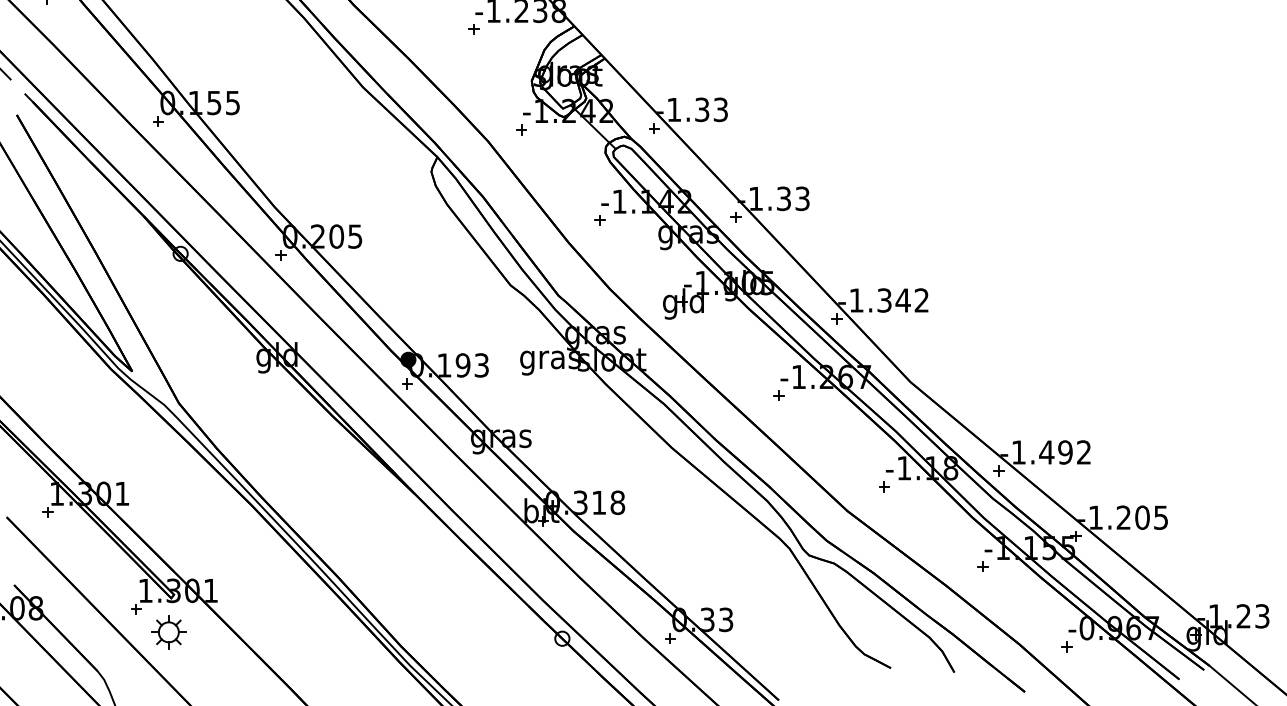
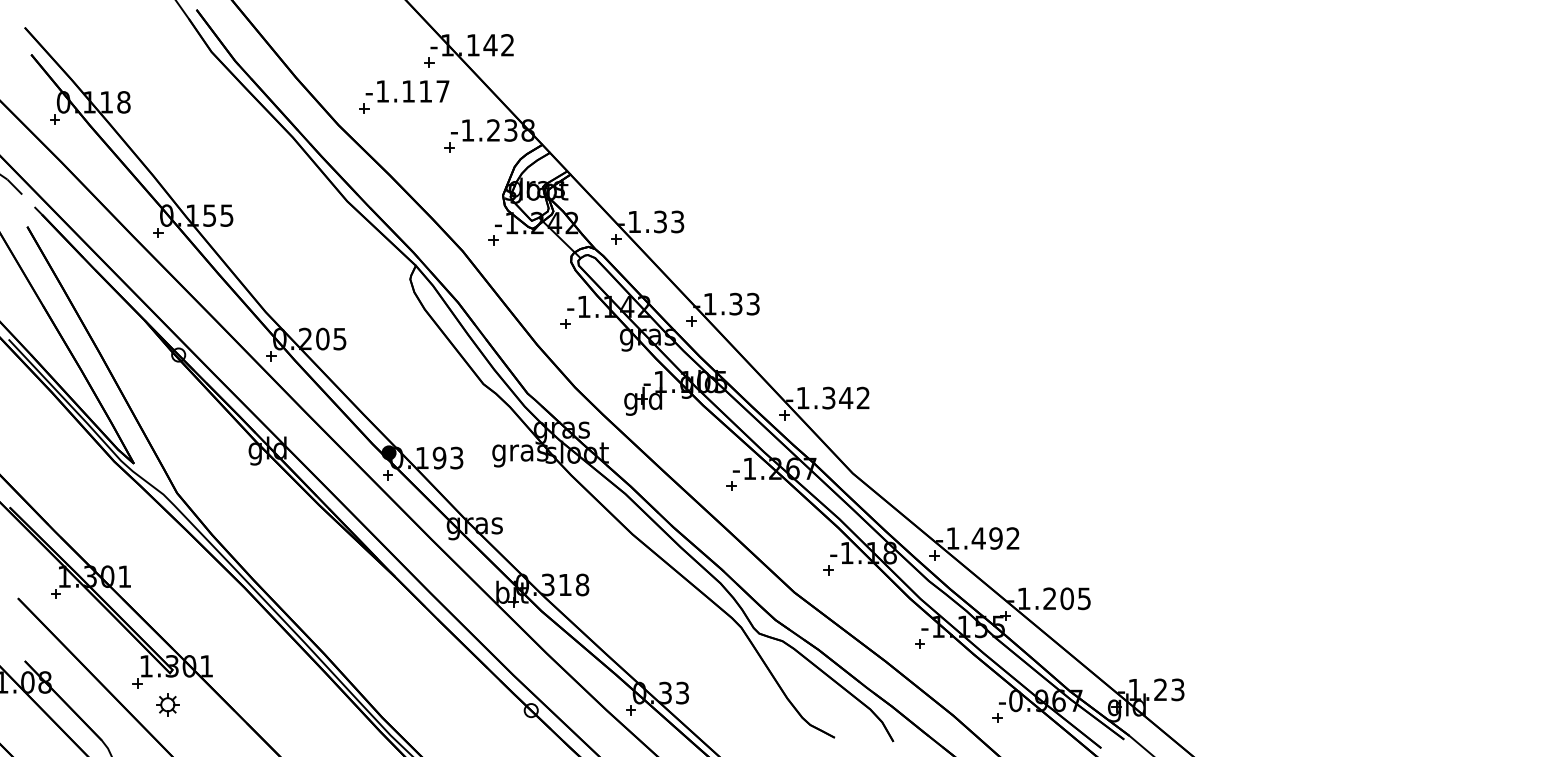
part: (168, 632) -> (167, 704), size x0.71

